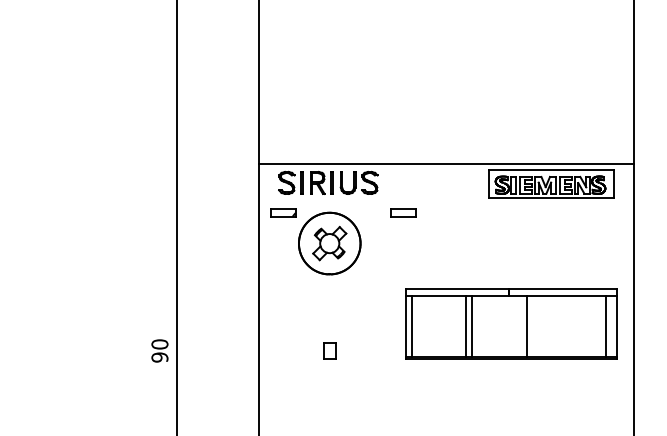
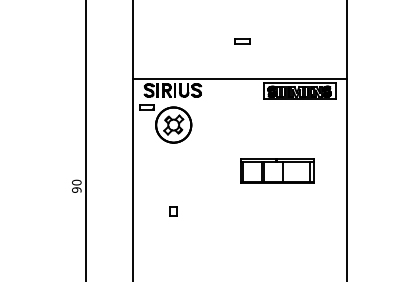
part: (402, 212) -> (242, 41), moved
part: (511, 323) -> (277, 170), size x0.6
part: (329, 351) -> (173, 211), moved

